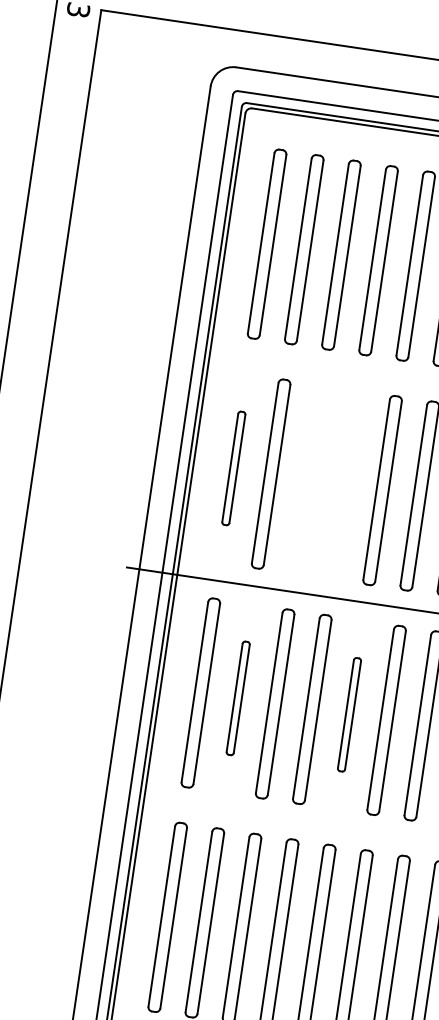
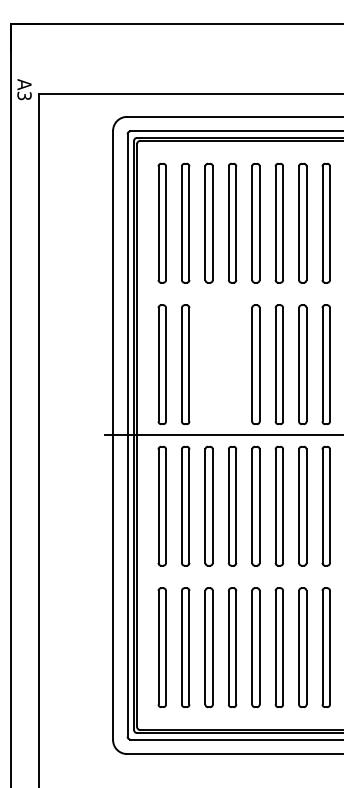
part: (232, 468) -> (161, 364), size x1.67
part: (237, 697) -> (185, 505), size x1.67
part: (348, 713) -> (255, 505), size x1.67

